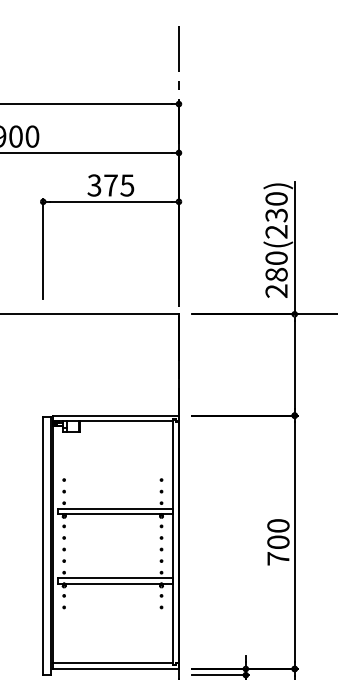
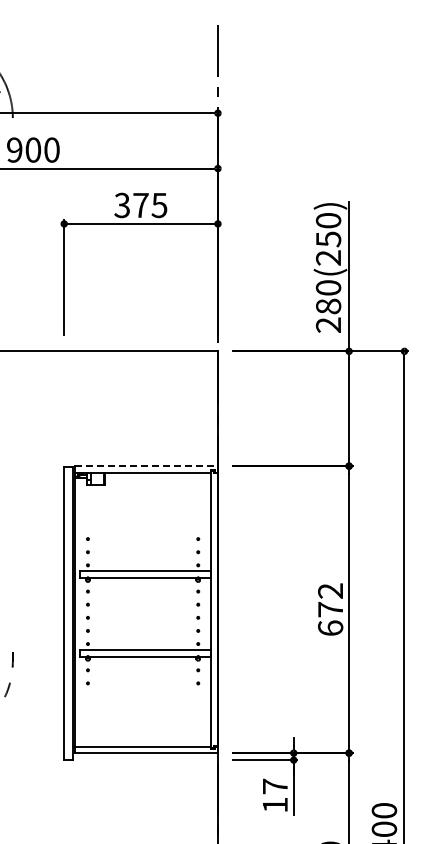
text: (276, 215) -> (328, 239), 280(230) -> 280(250)
line: (116, 415) -> (147, 466), solid -> dashed
text: (278, 542) -> (330, 609), 700 -> 672

